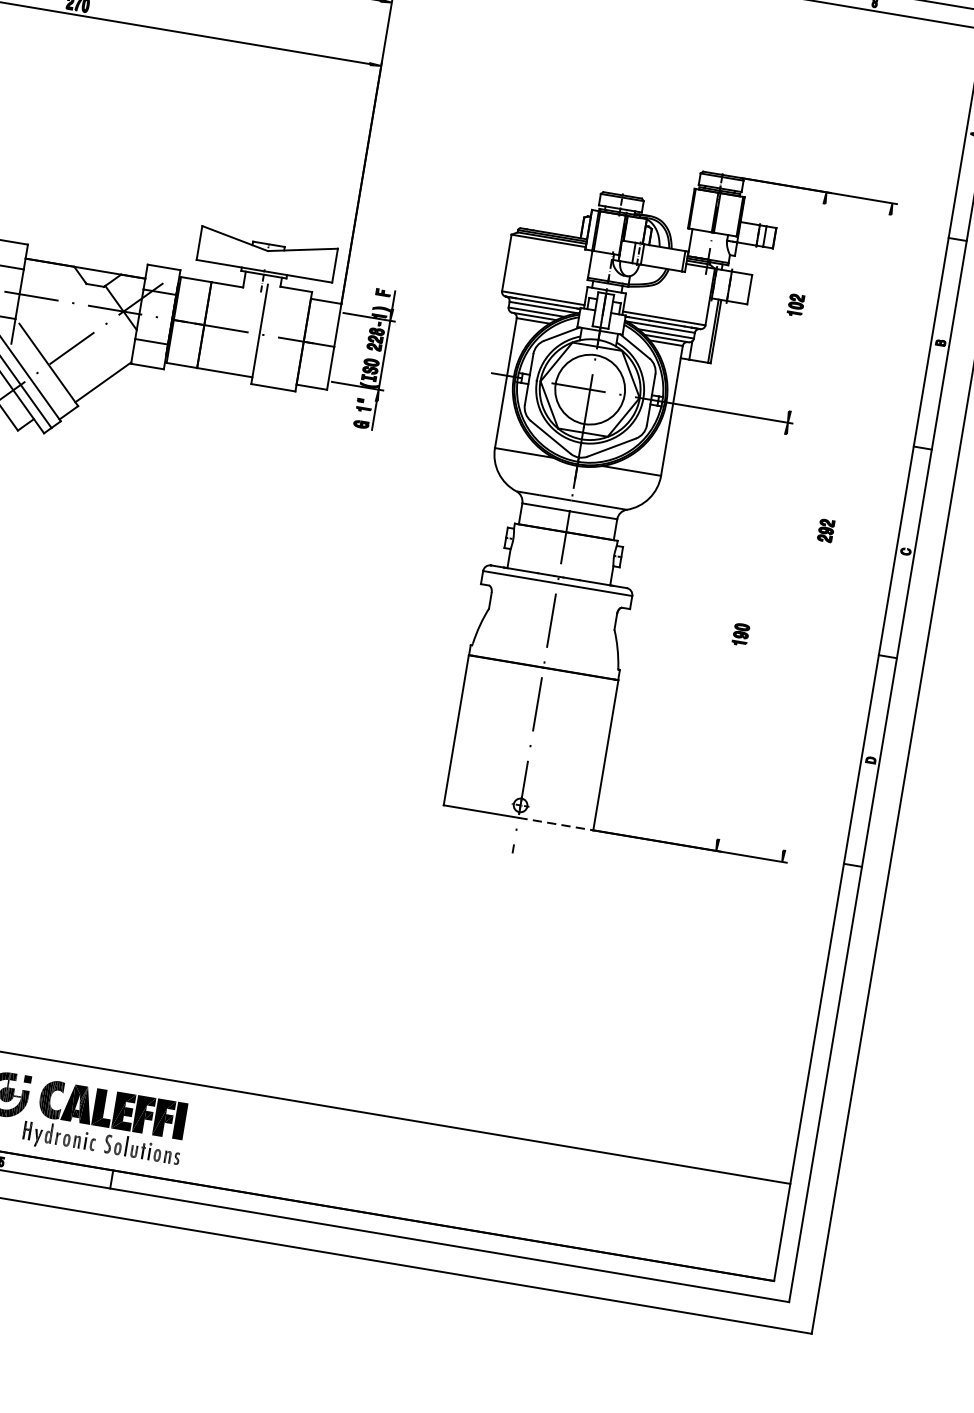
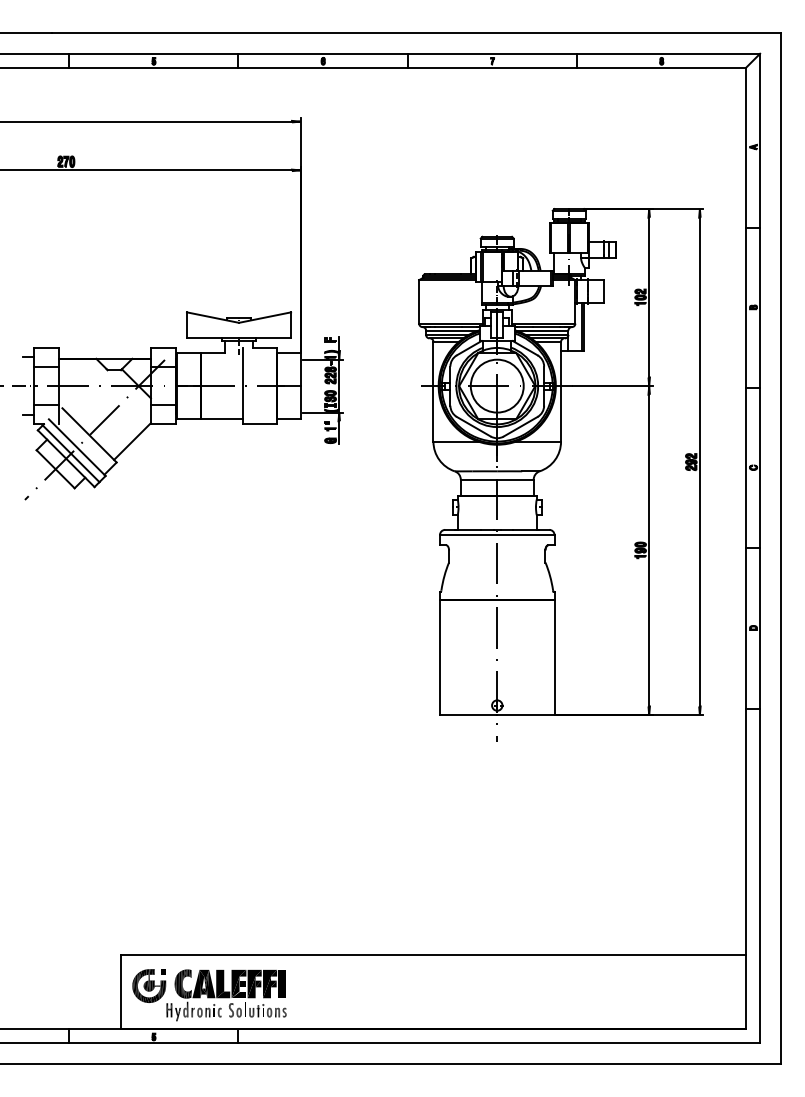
line: (807, 307) -> (649, 297), added
line: (836, 531) -> (699, 461), added
line: (752, 636) -> (649, 550), added
line: (556, 824) -> (526, 715), dashed -> solid

